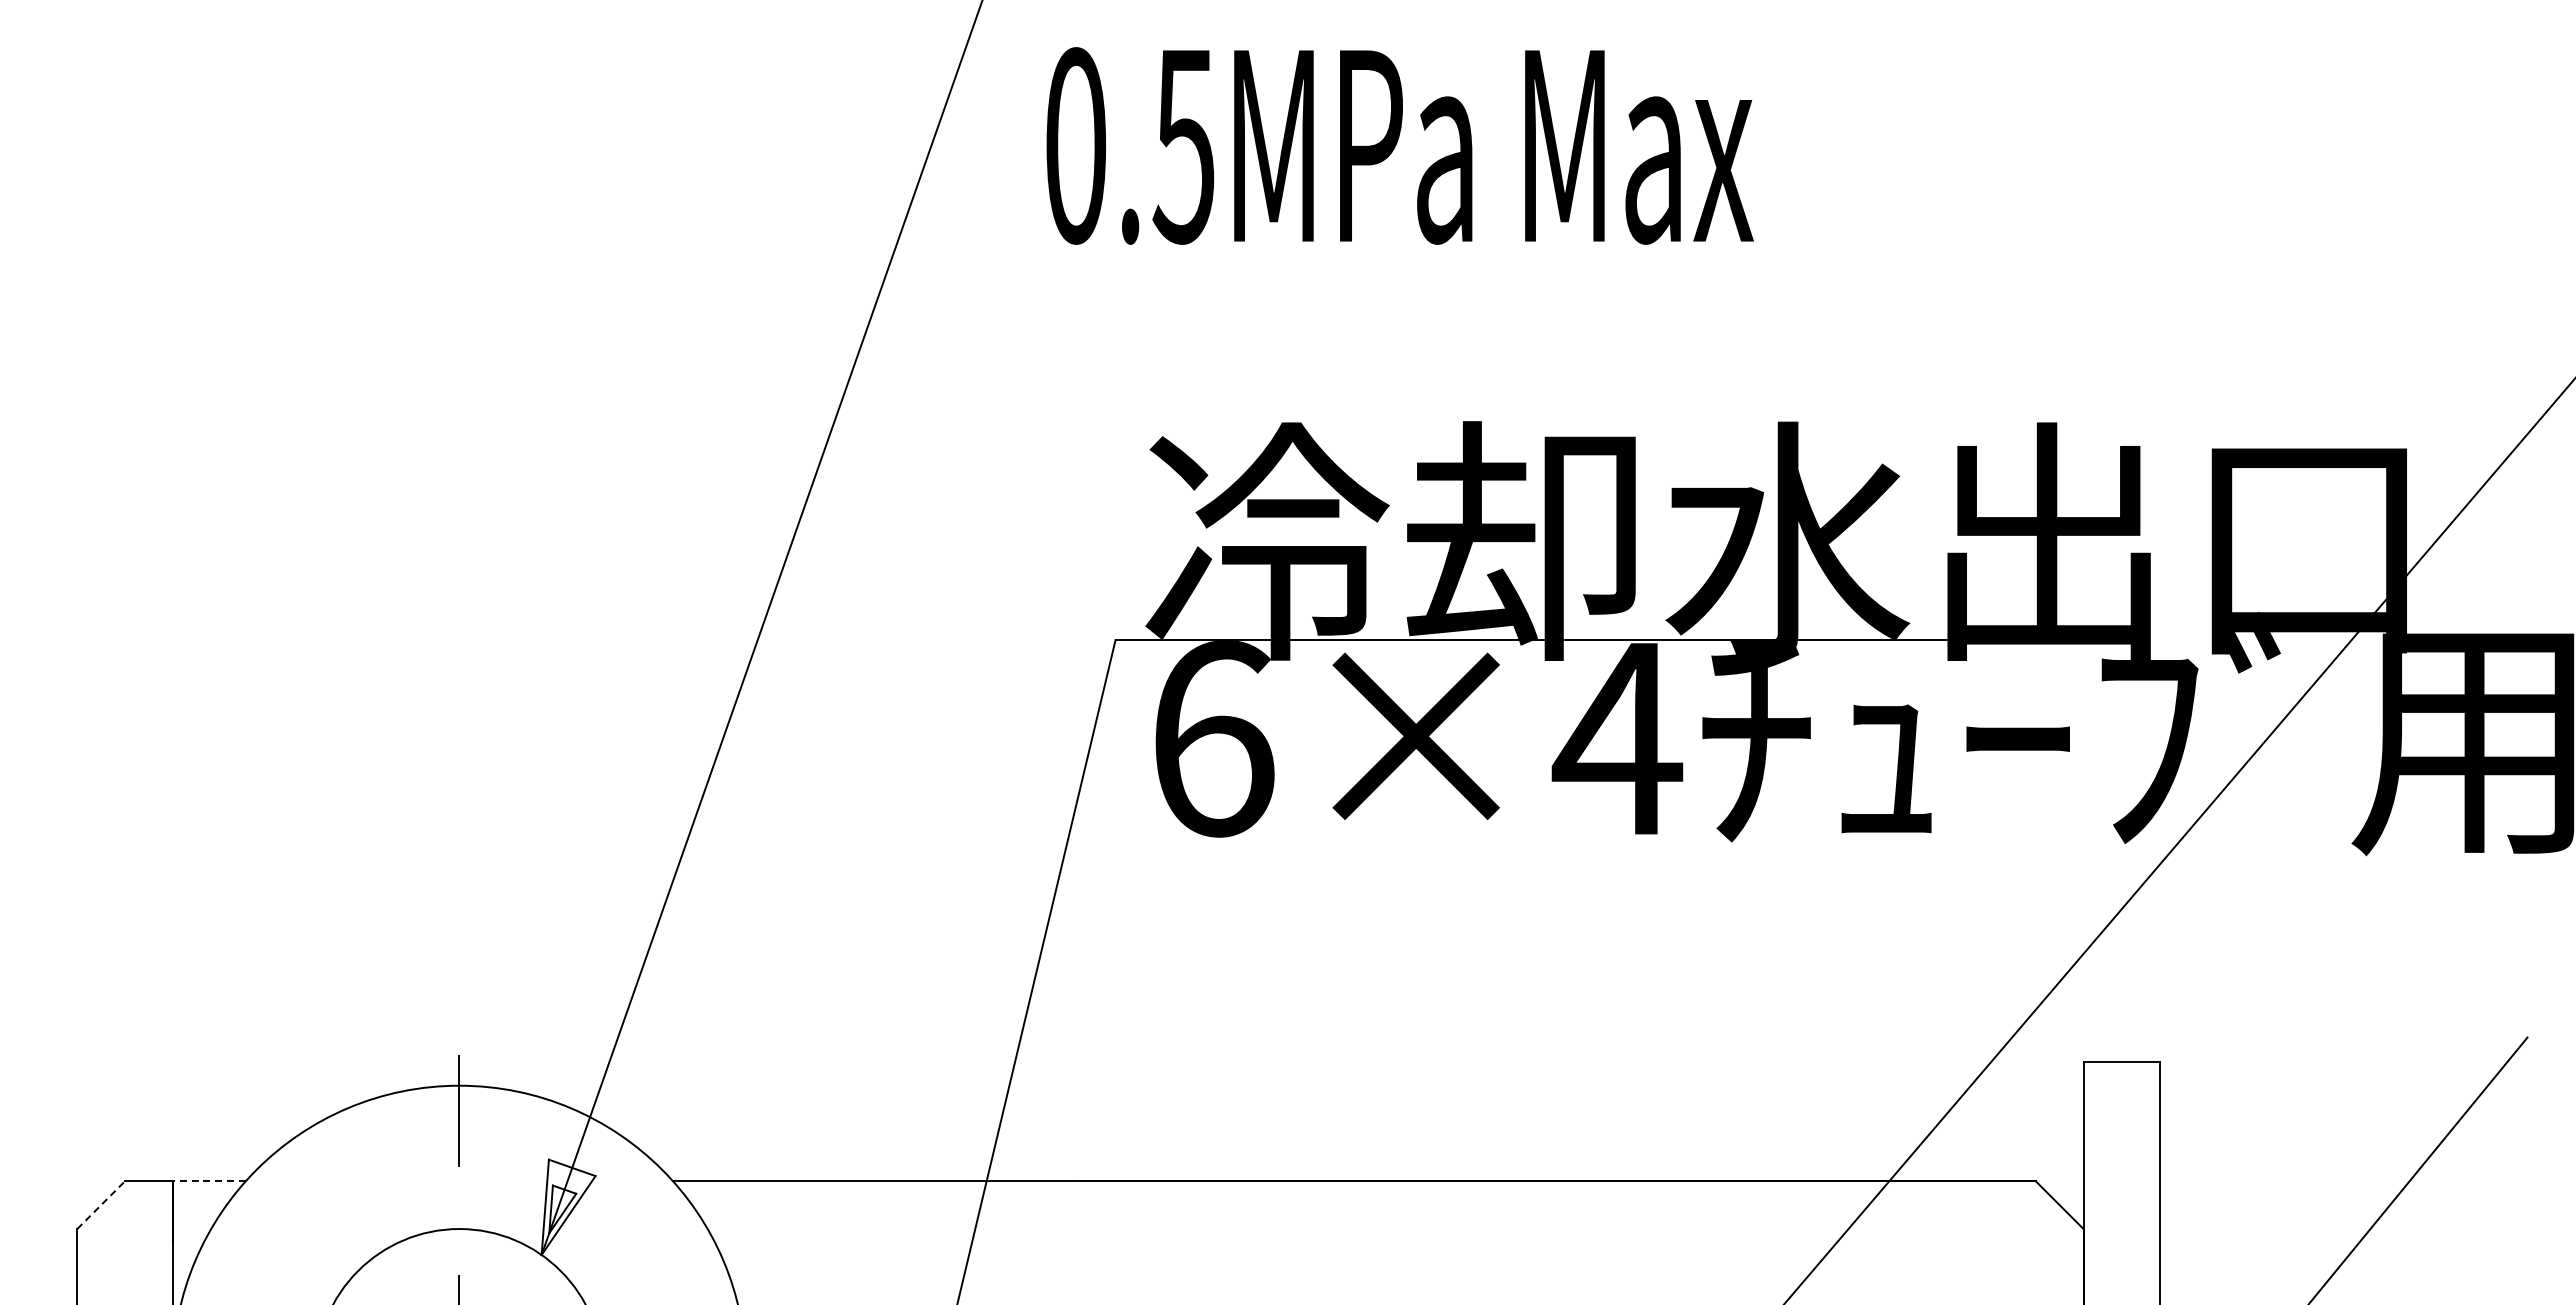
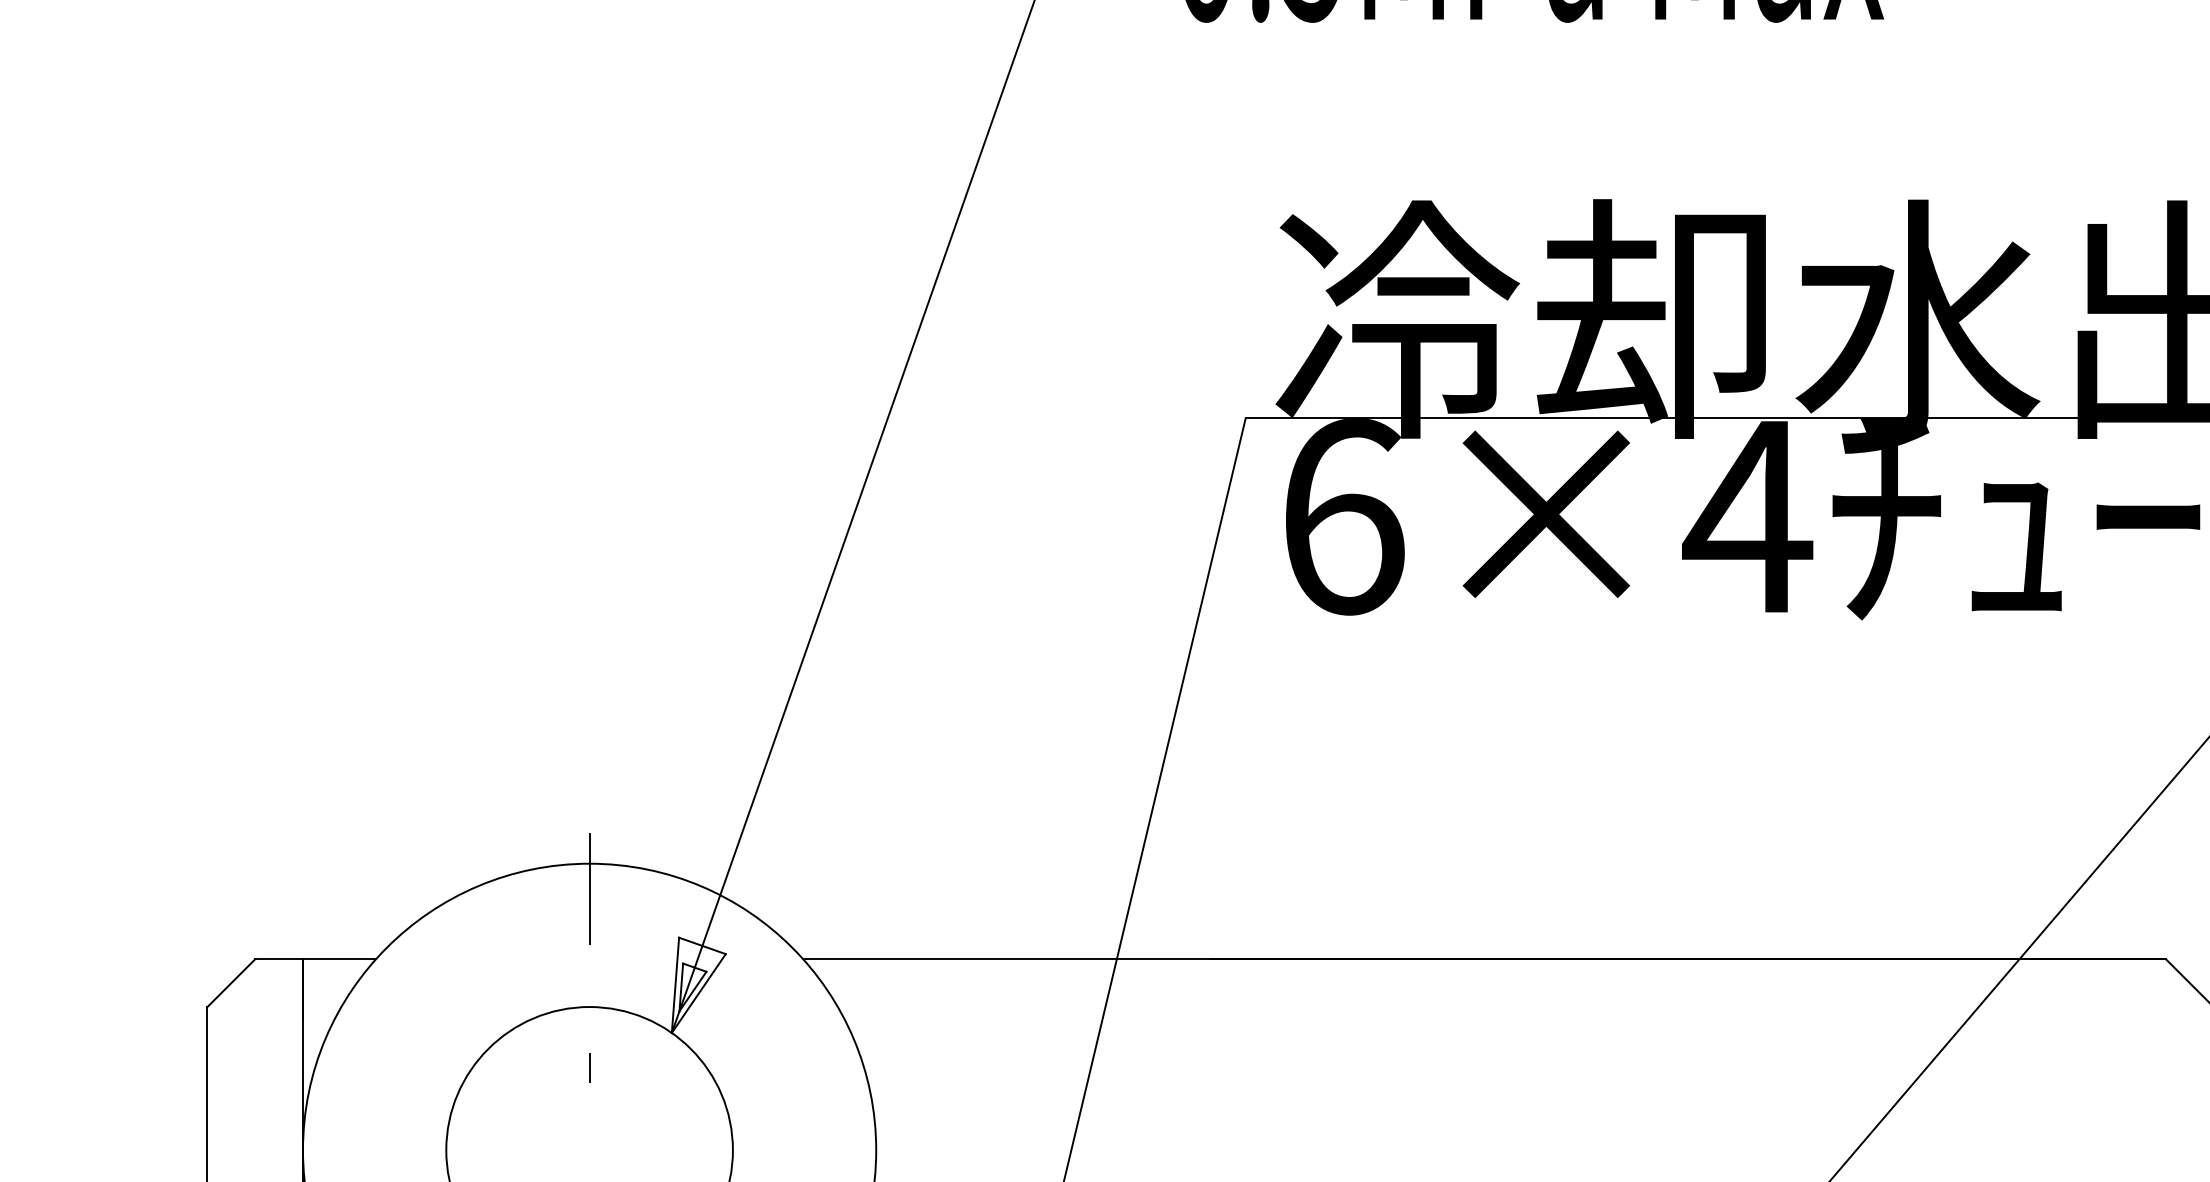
line: (208, 1181) -> (338, 959), dashed -> solid
line: (101, 1205) -> (231, 983), dashed -> solid

